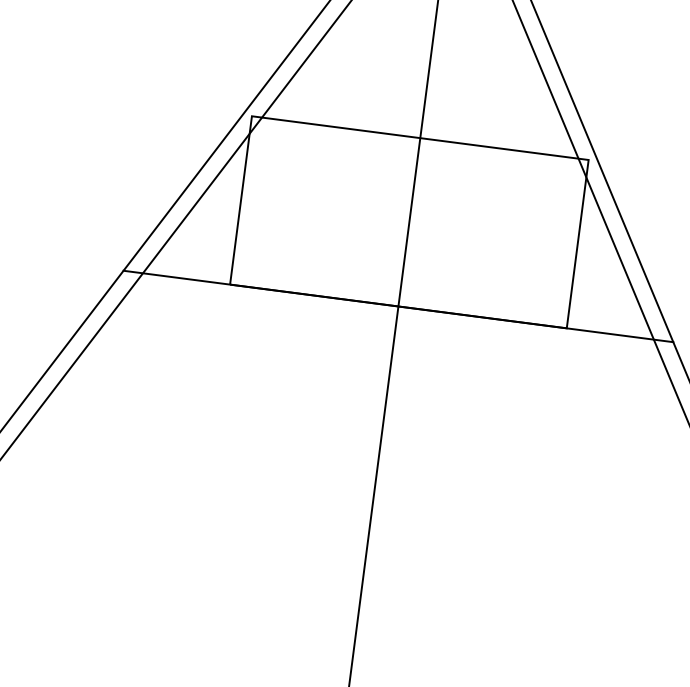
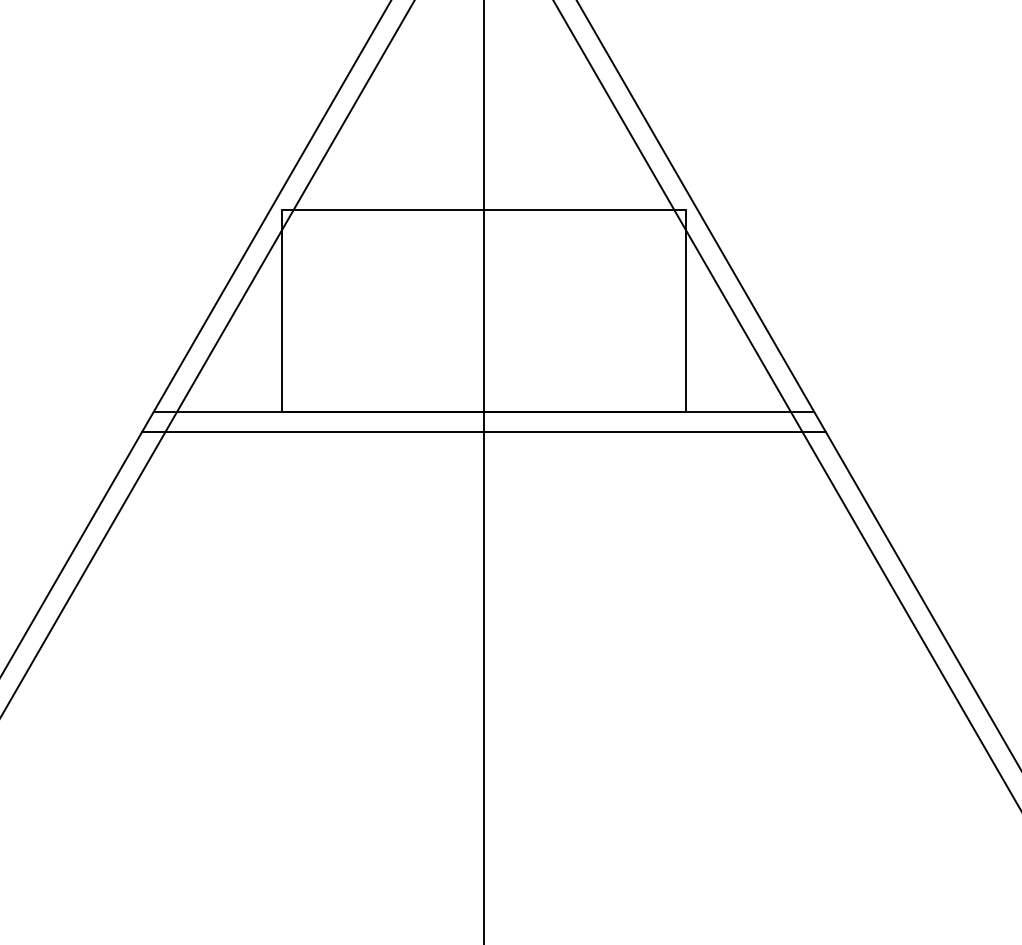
line: (395, 323) -> (483, 432), added

